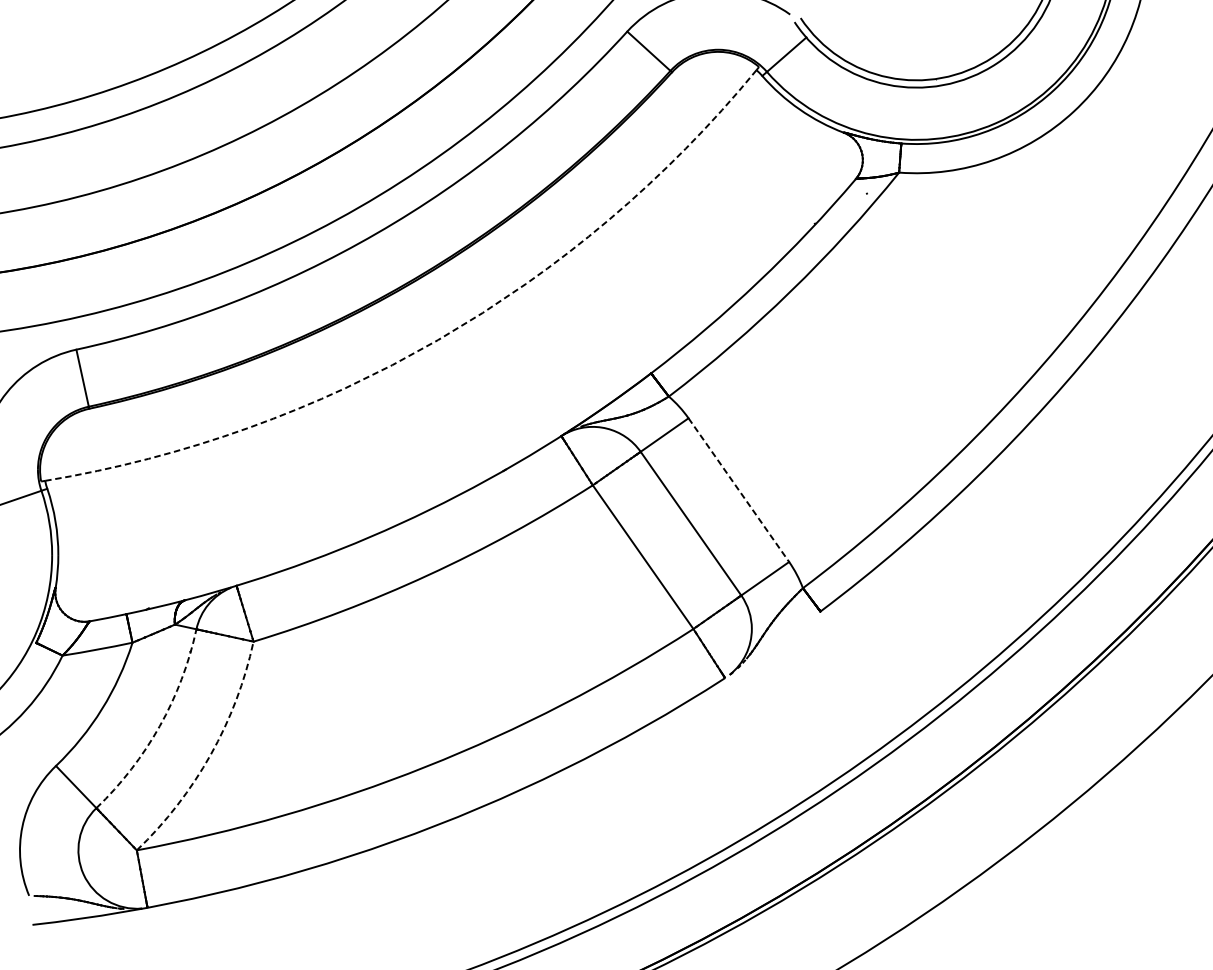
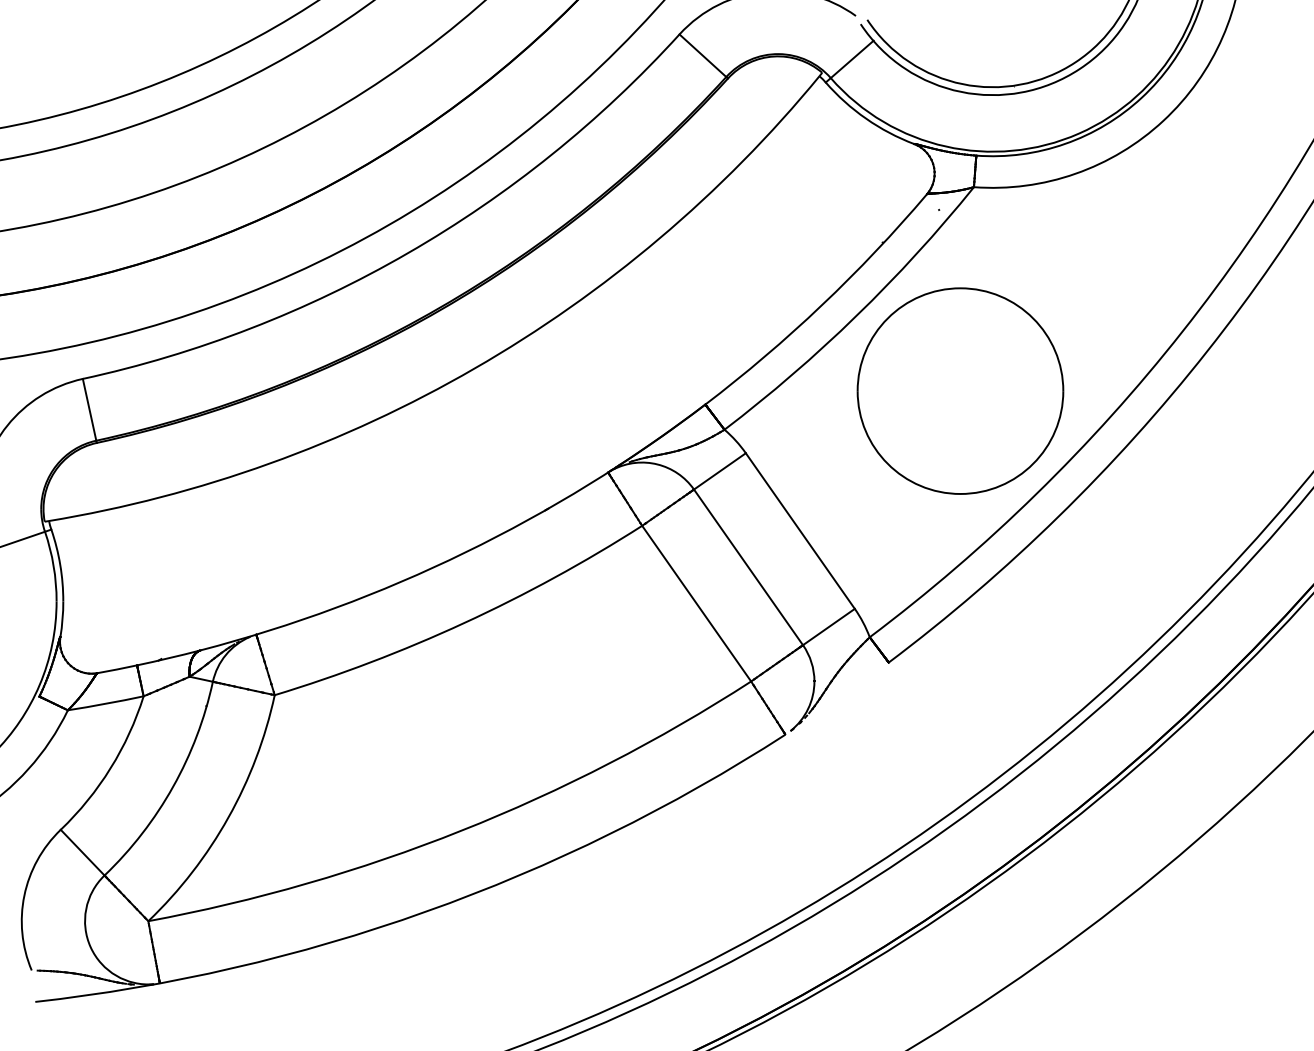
arc: (437, 340) -> (474, 368), dashed -> solid
part: (886, 360) -> (960, 390), added
line: (738, 490) -> (800, 531), dashed -> solid
arc: (160, 725) -> (173, 786), dashed -> solid
arc: (210, 754) -> (228, 817), dashed -> solid

